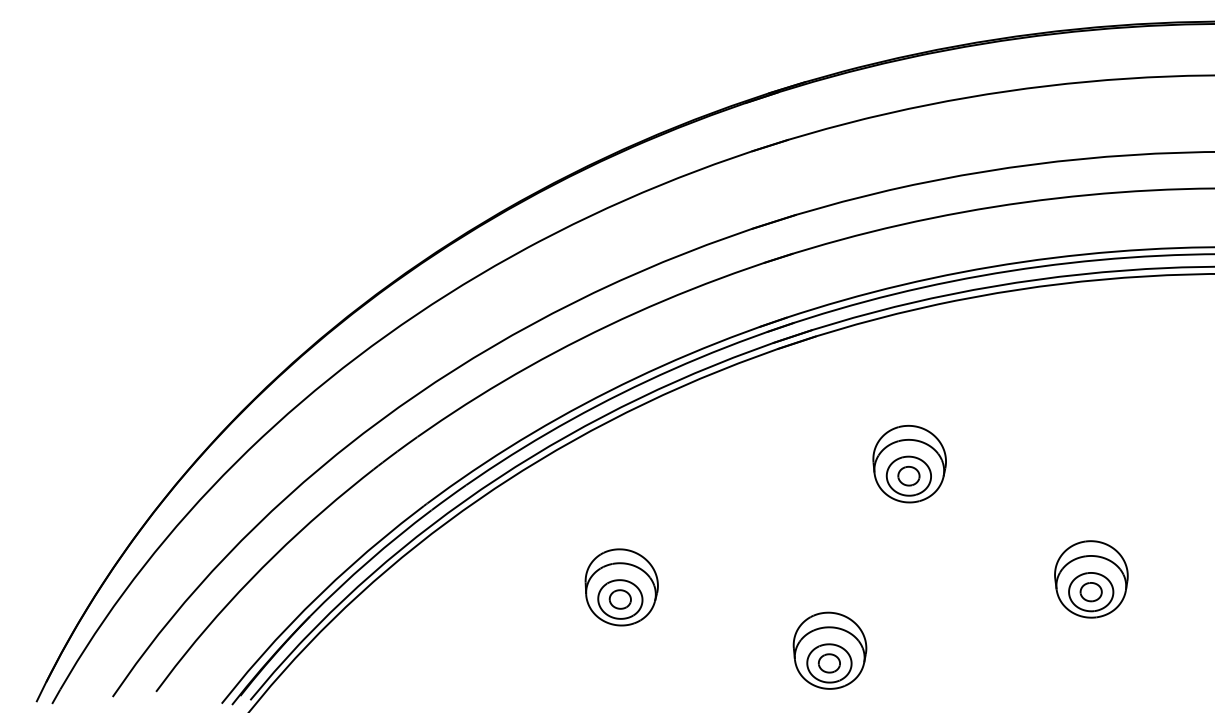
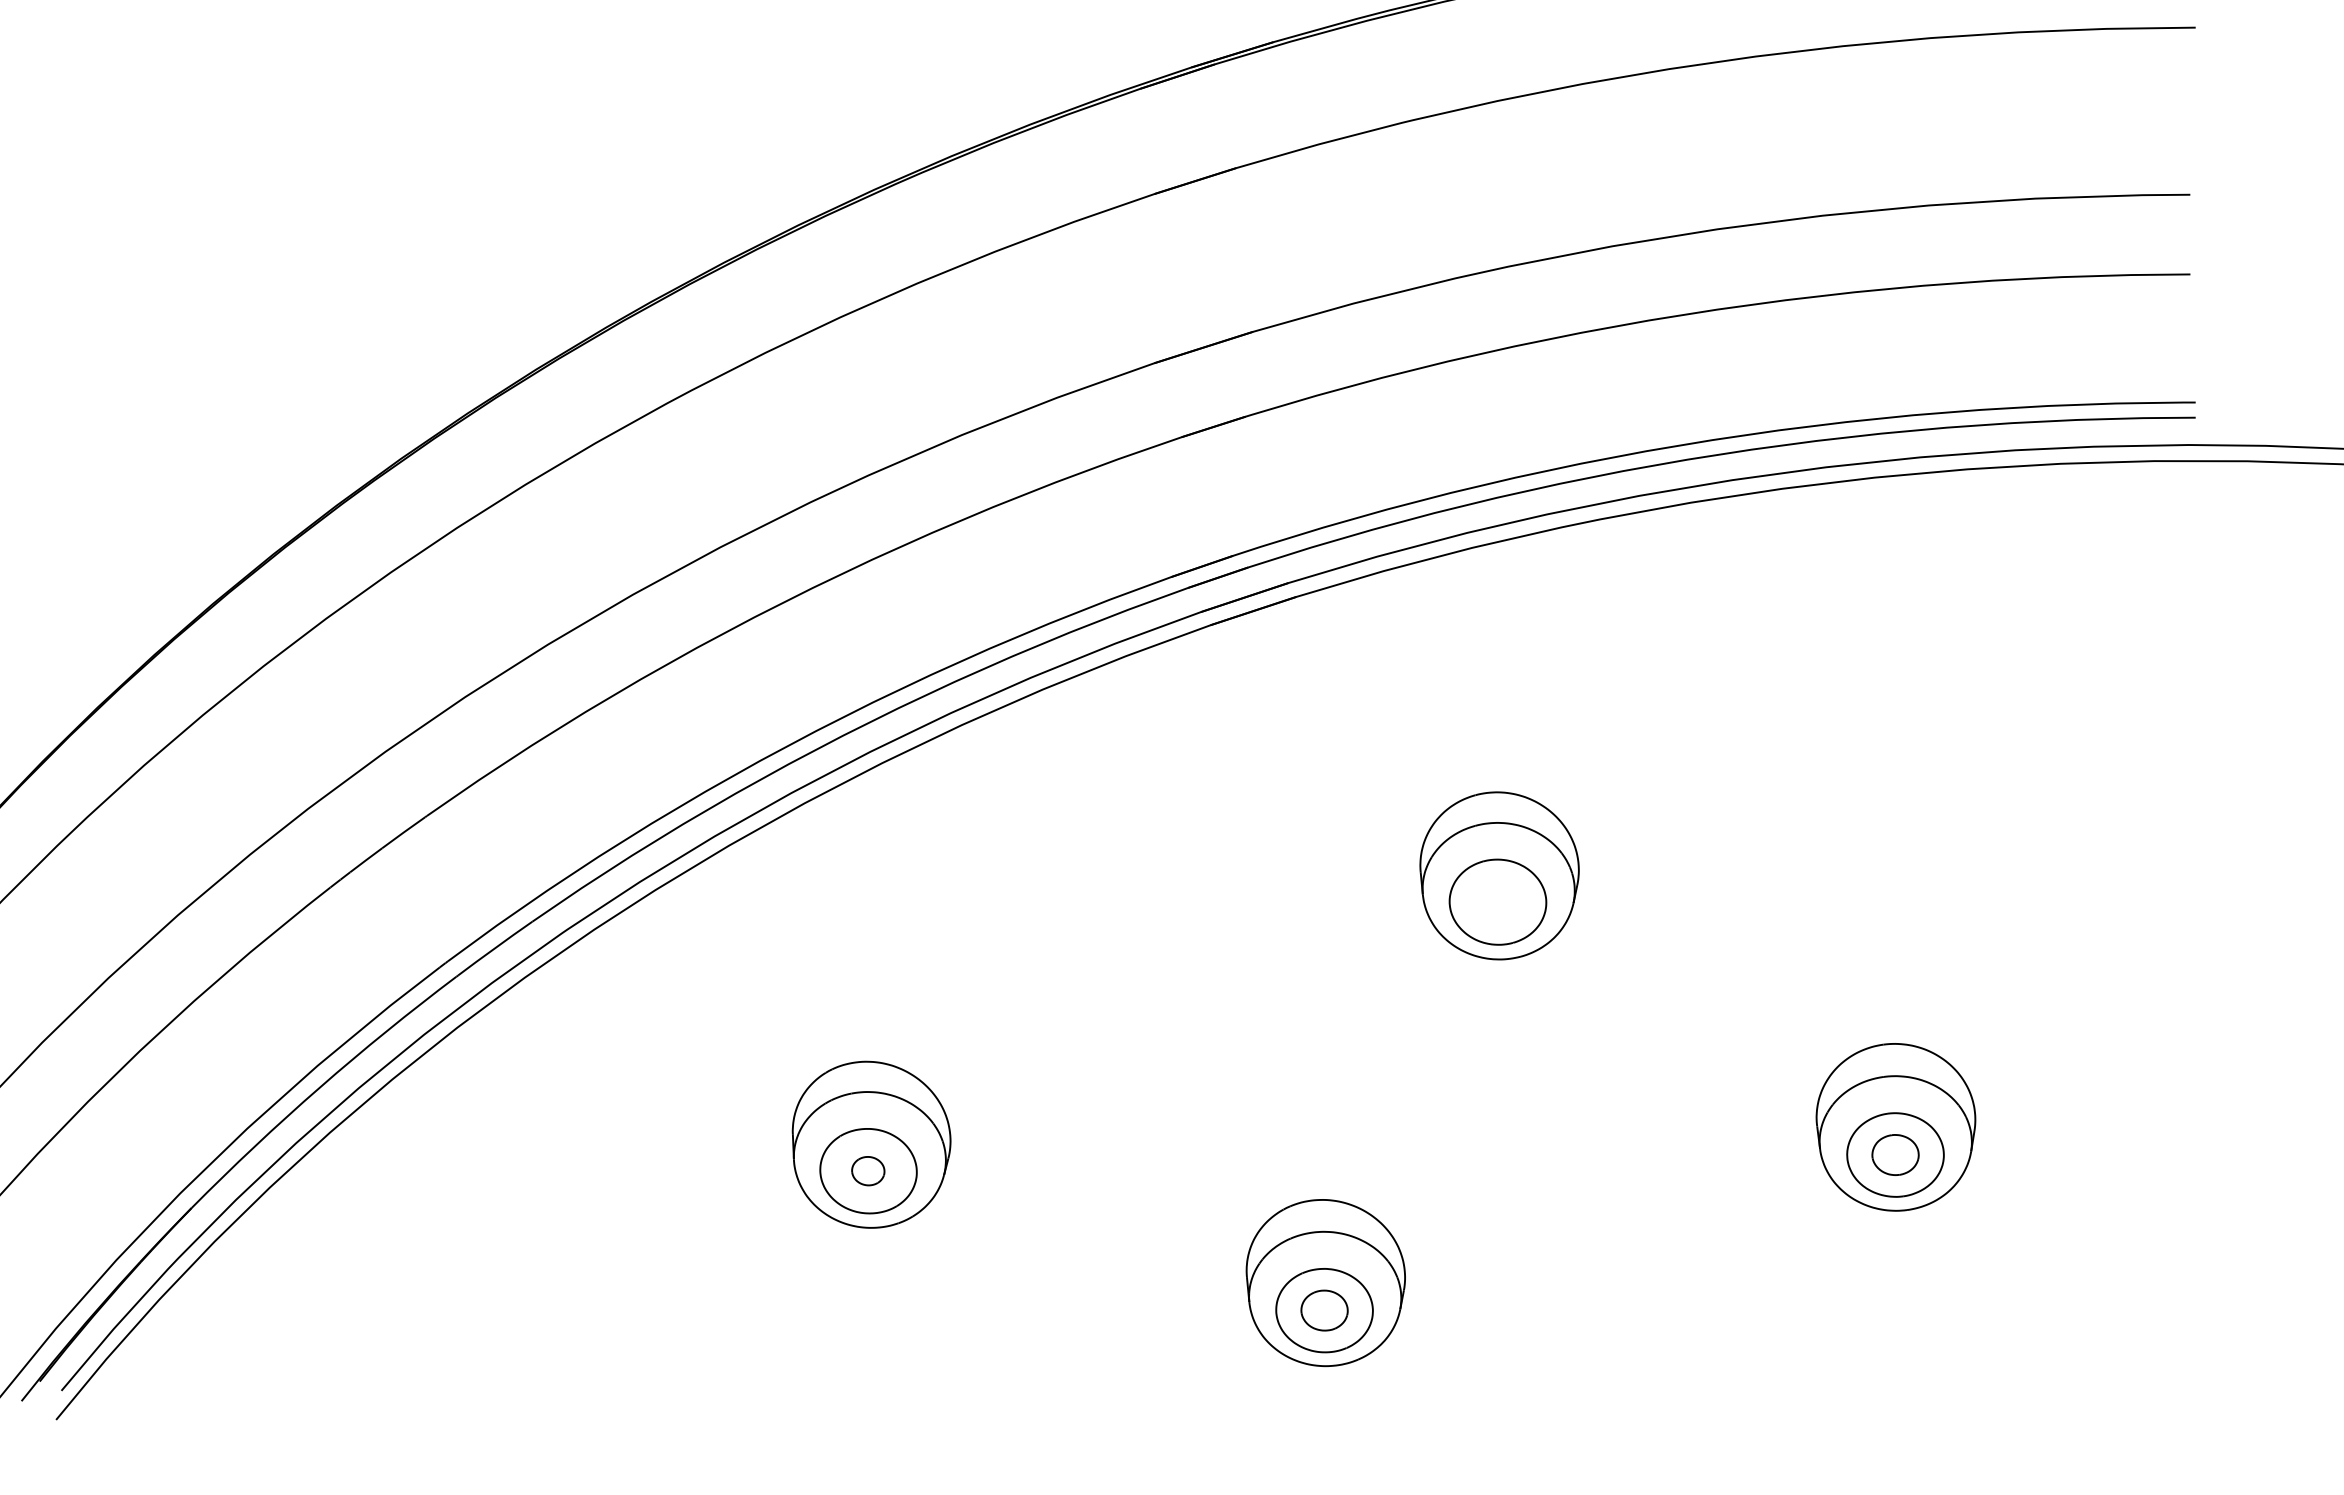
part: (908, 476) -> (1497, 902), removed
part: (619, 599) -> (866, 1171), size x0.7

